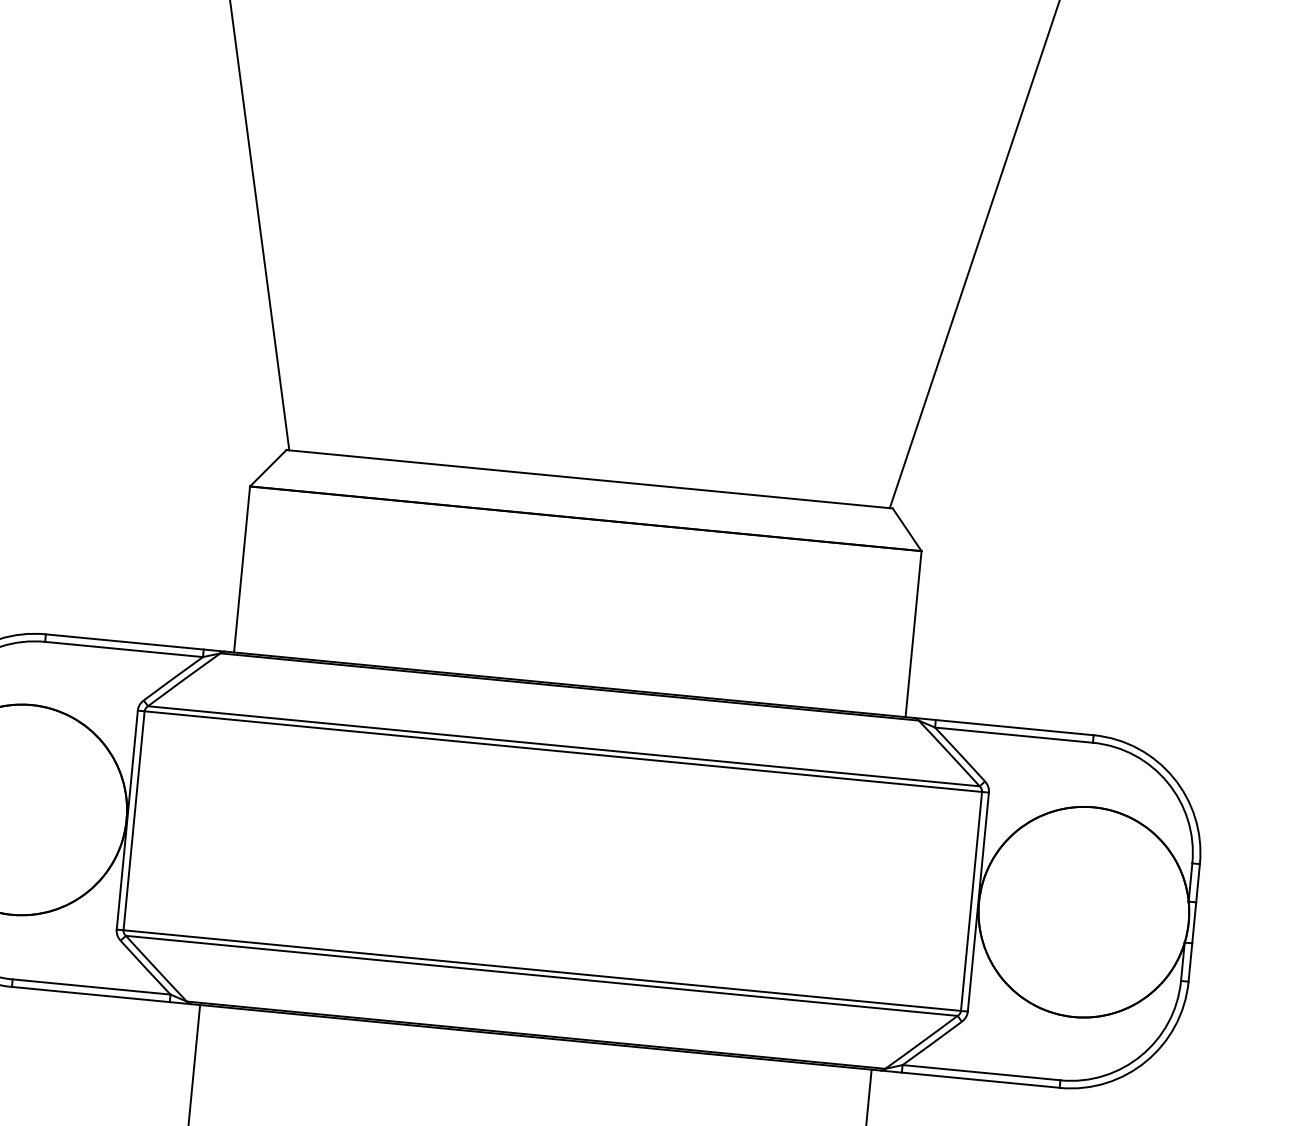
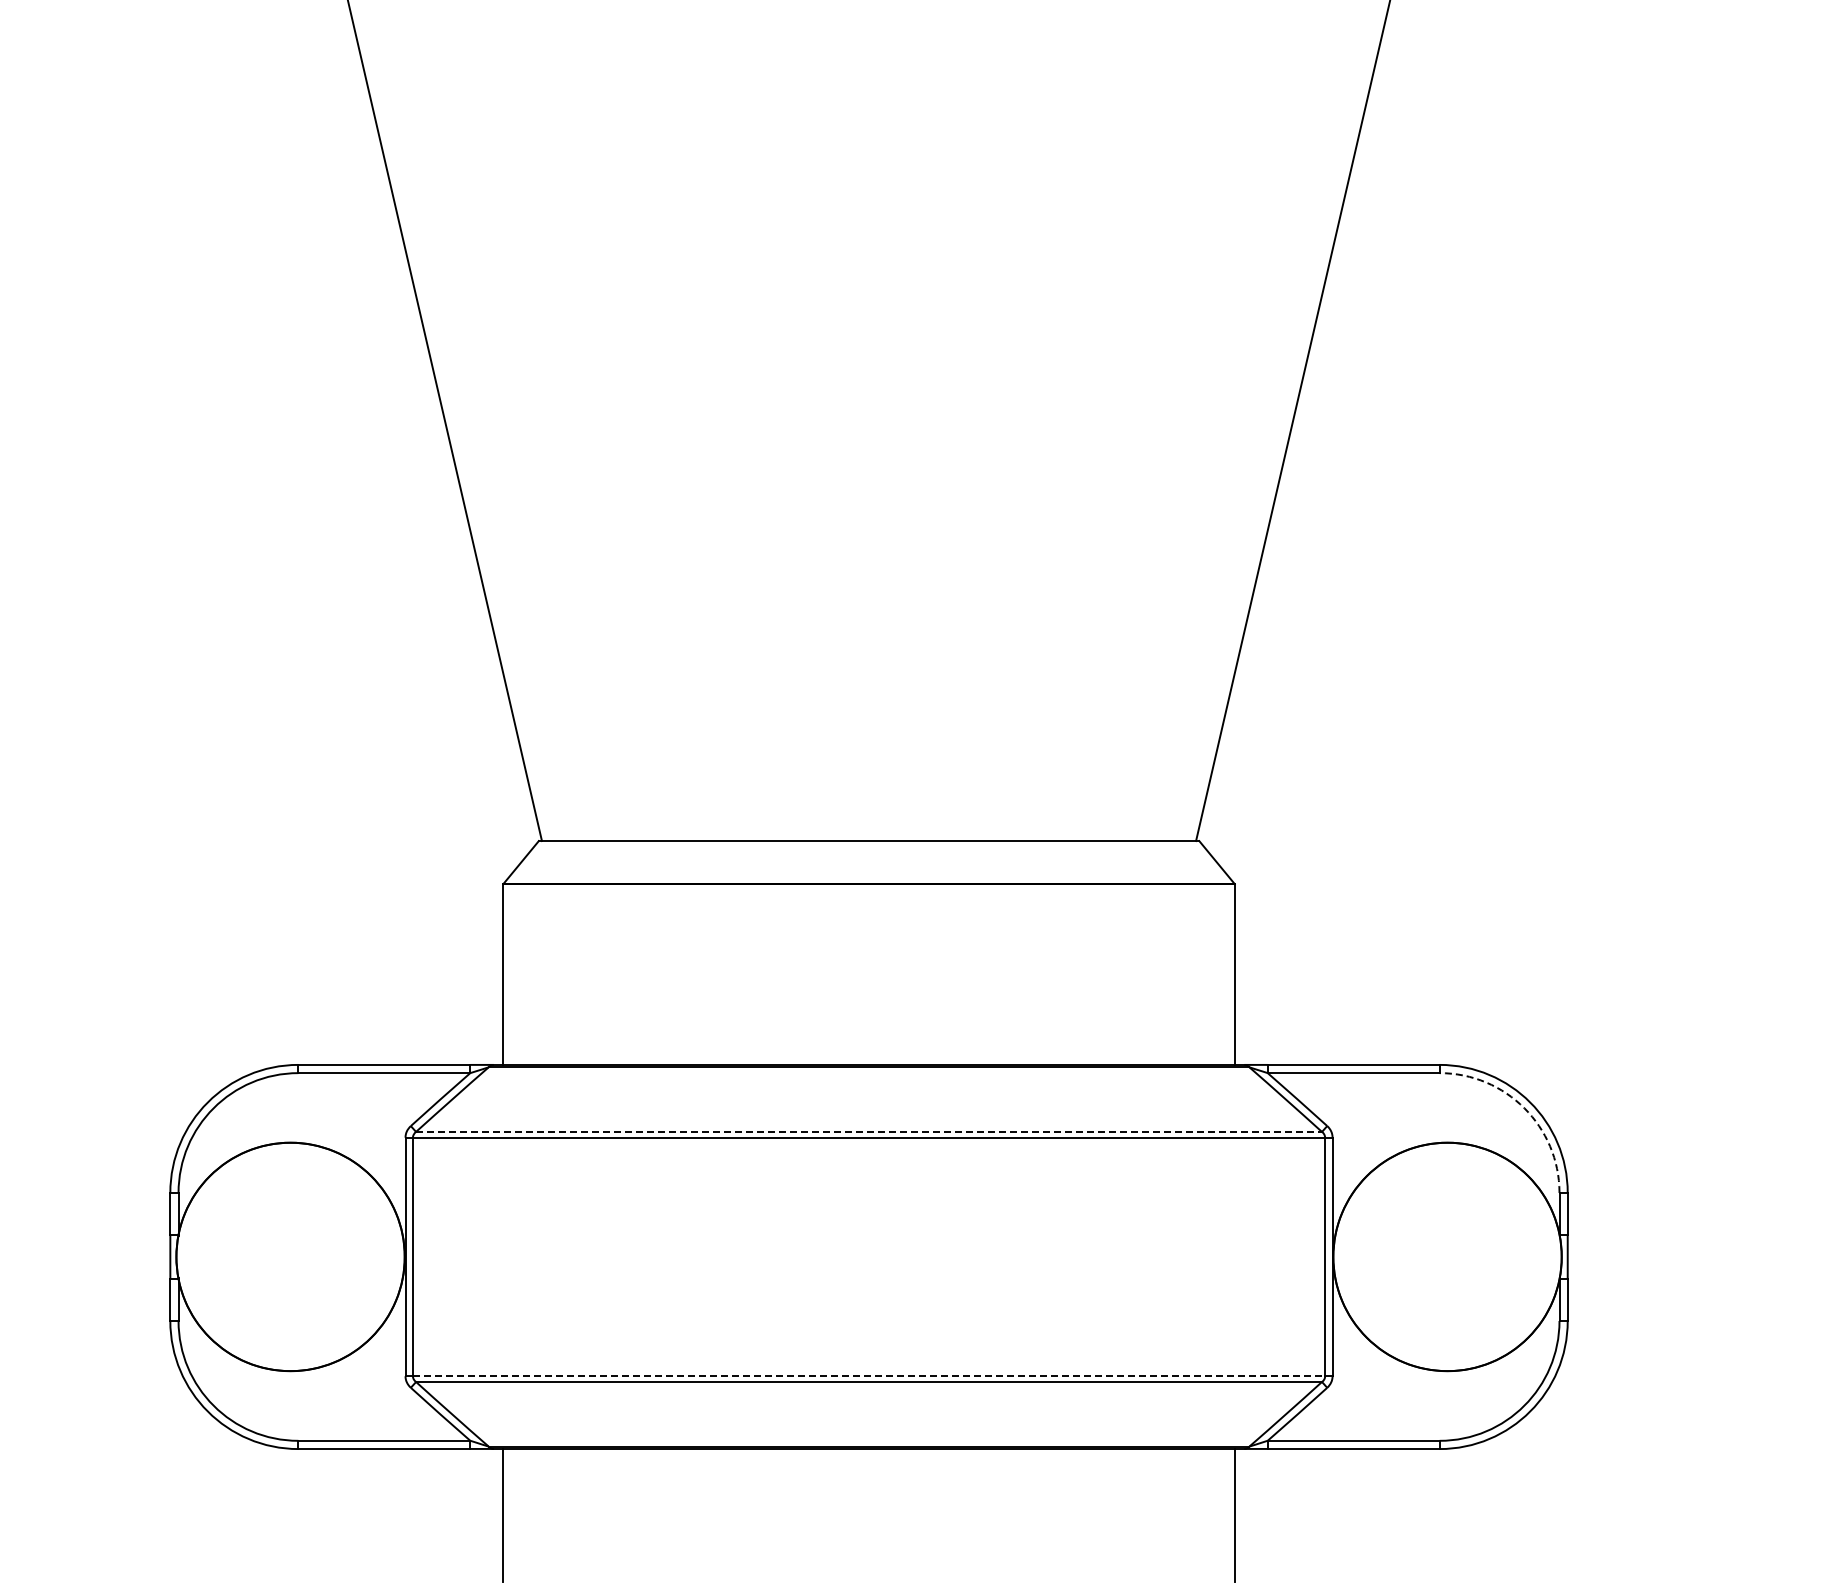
line: (564, 745) -> (869, 1131), solid -> dashed
arc: (1167, 782) -> (1524, 1108), solid -> dashed
line: (542, 970) -> (869, 1376), solid -> dashed

